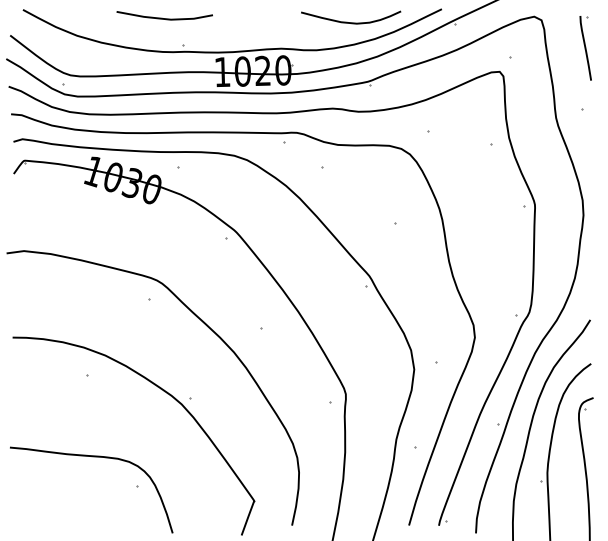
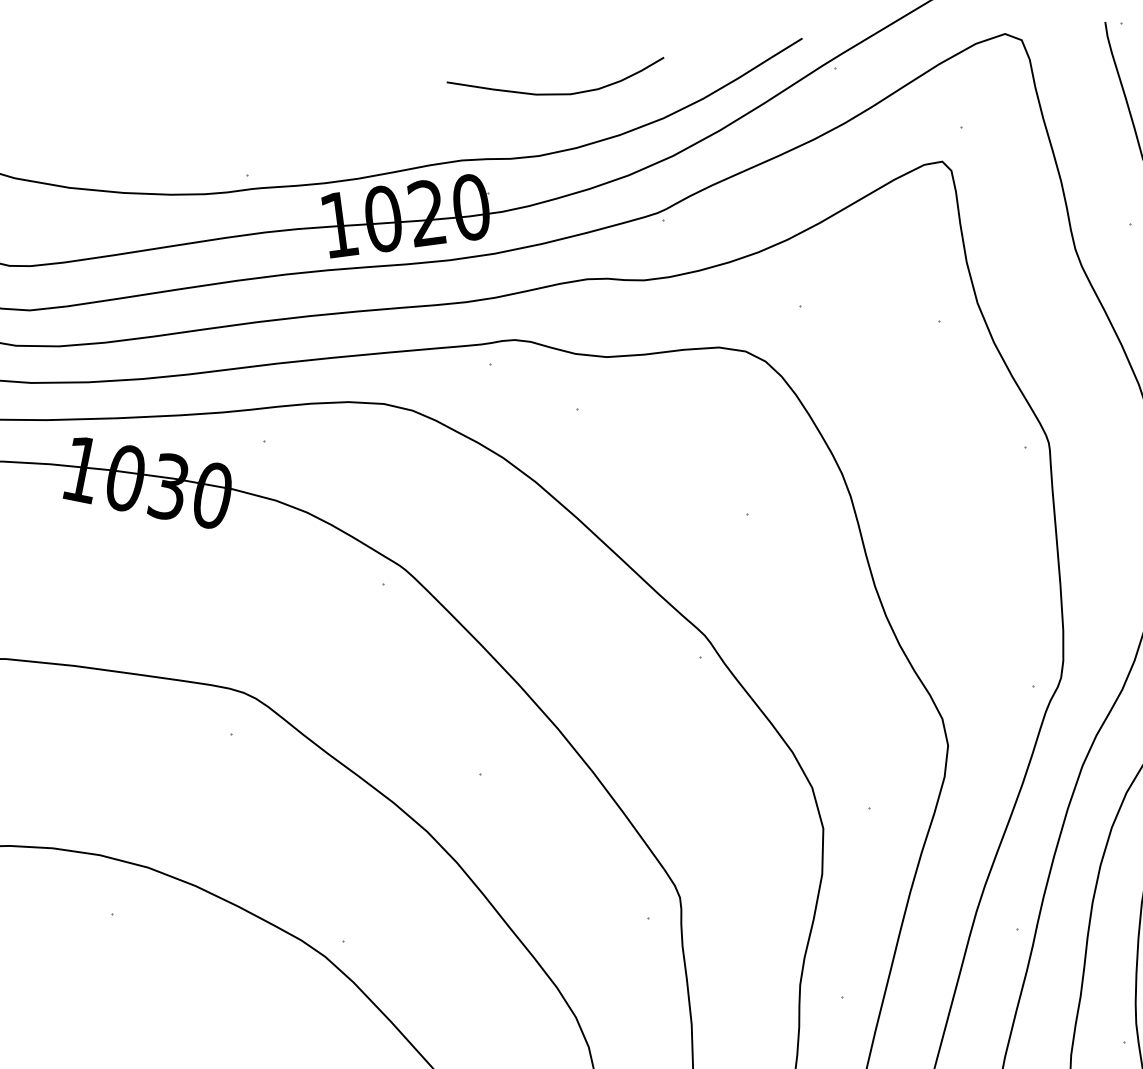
line: (162, 17) -> (196, 119), removed
curve: (351, 22) -> (558, 92), moved

